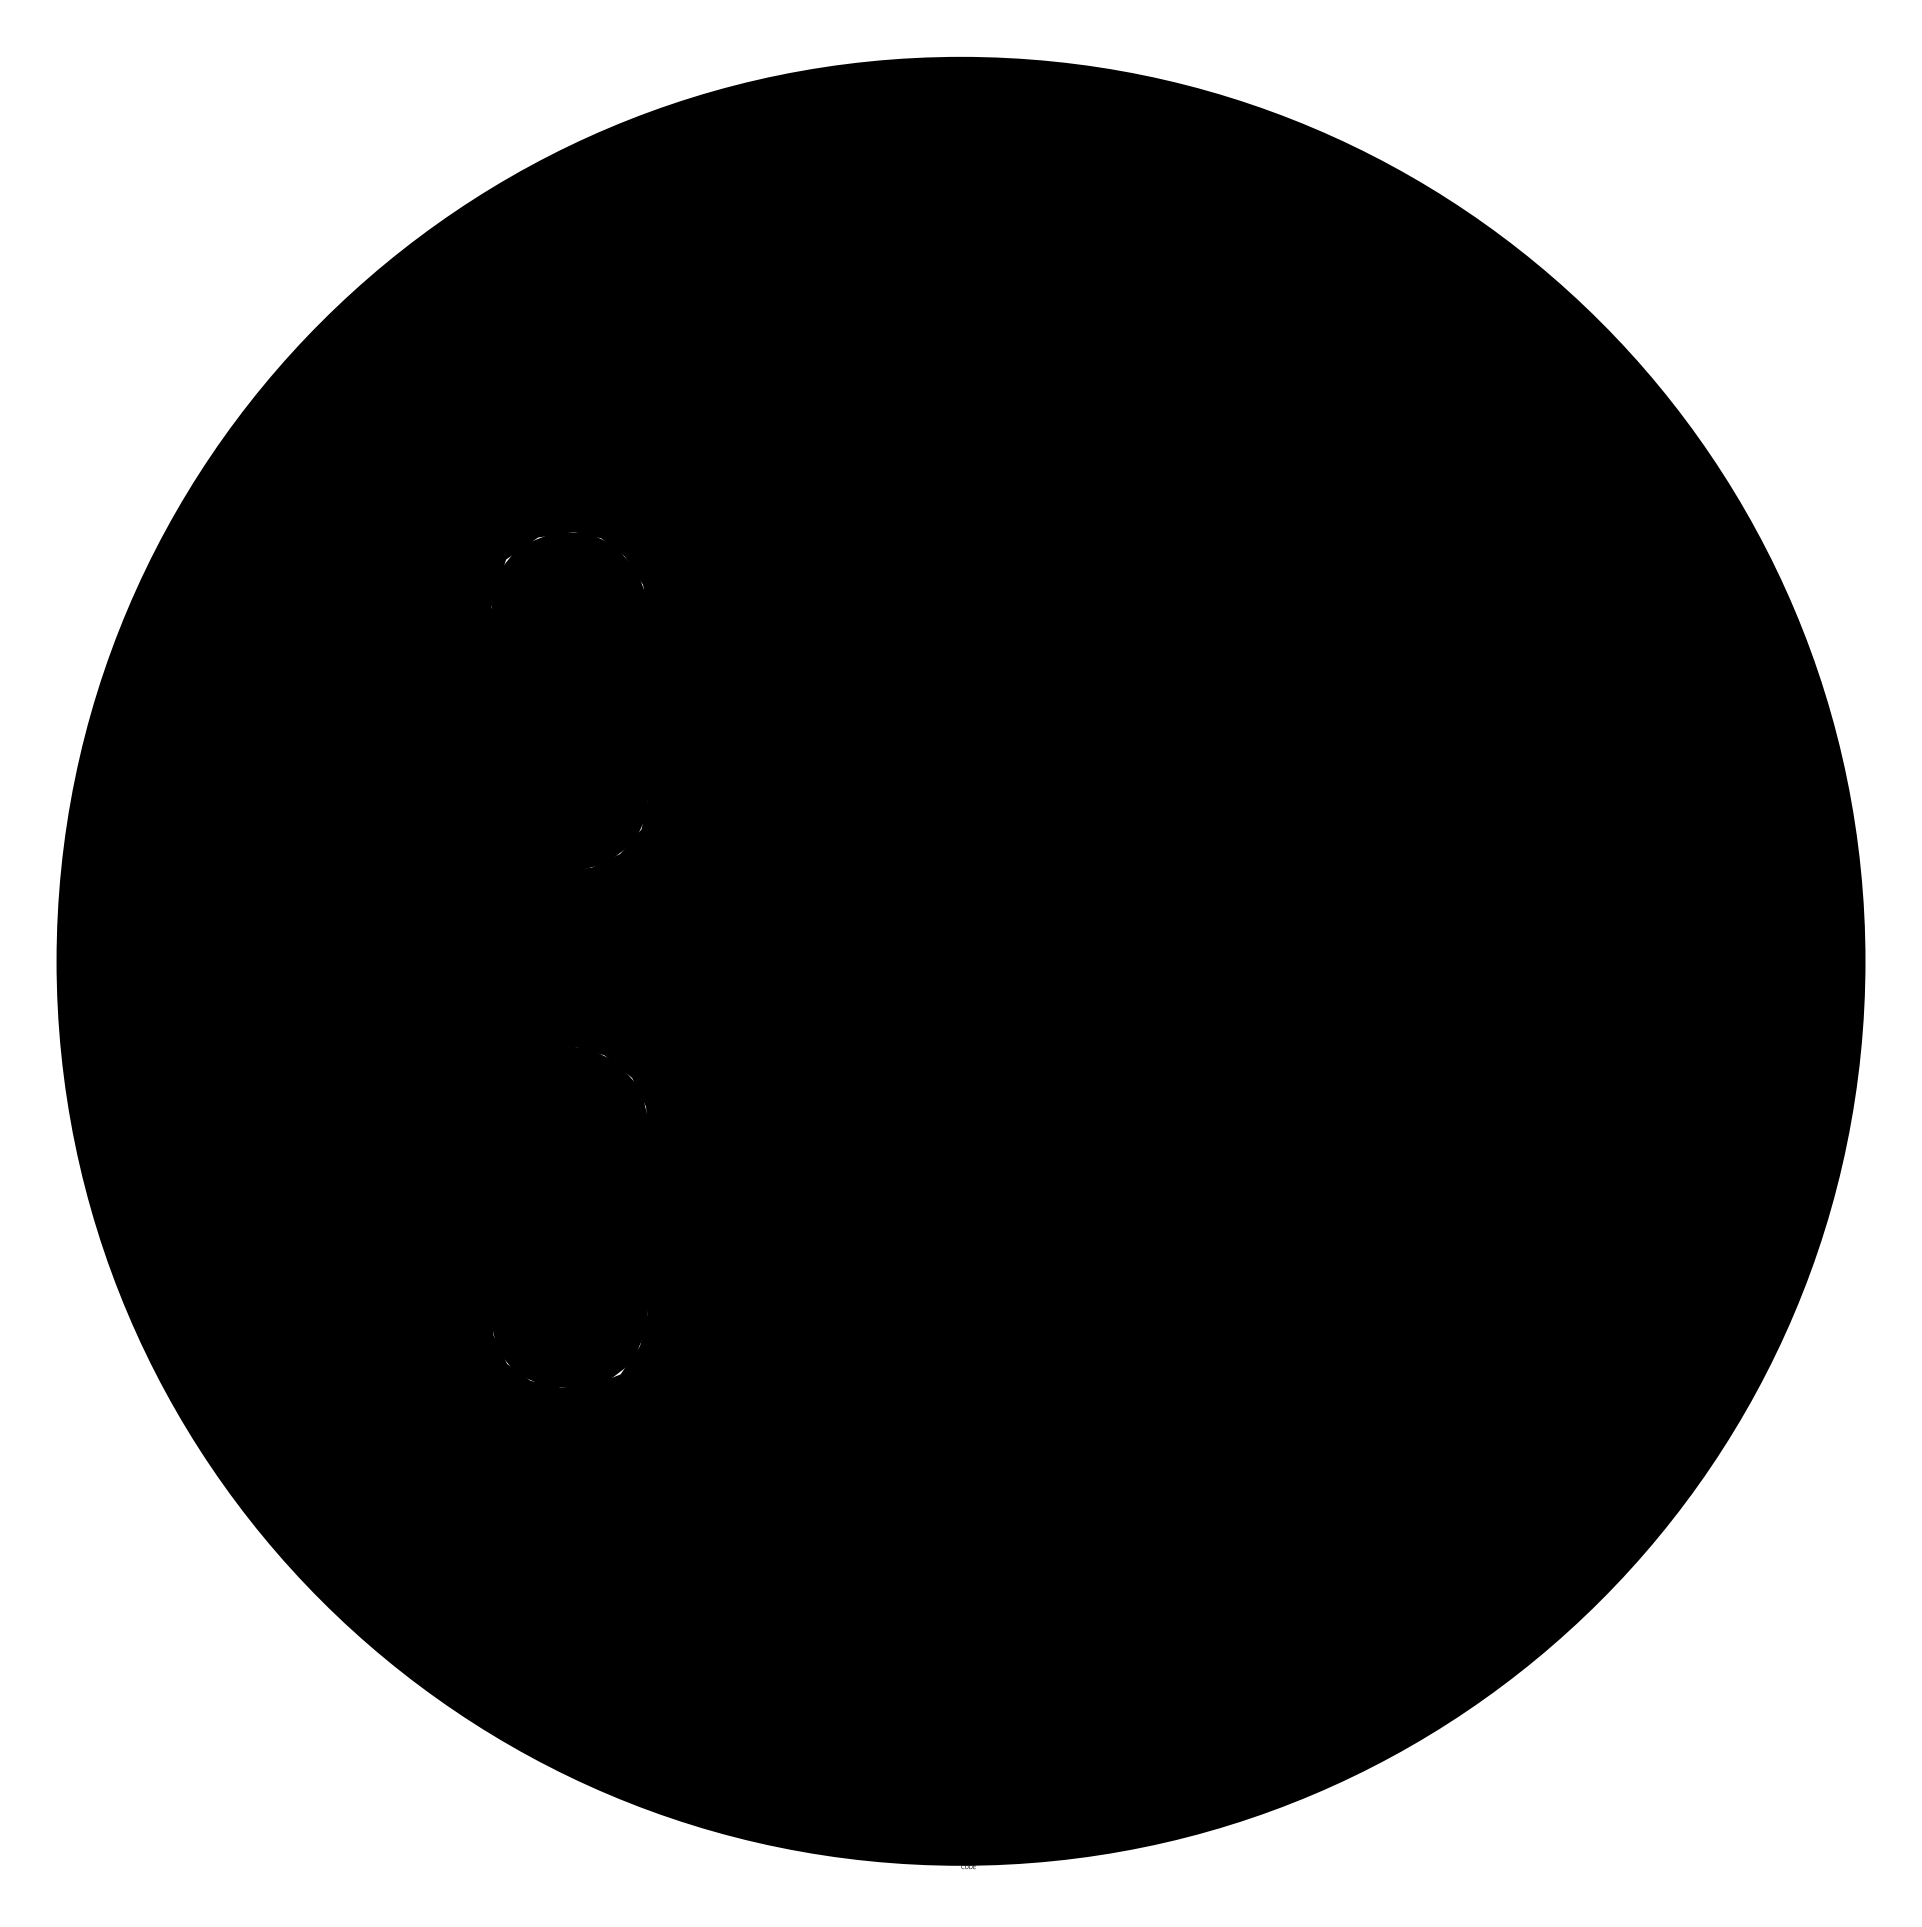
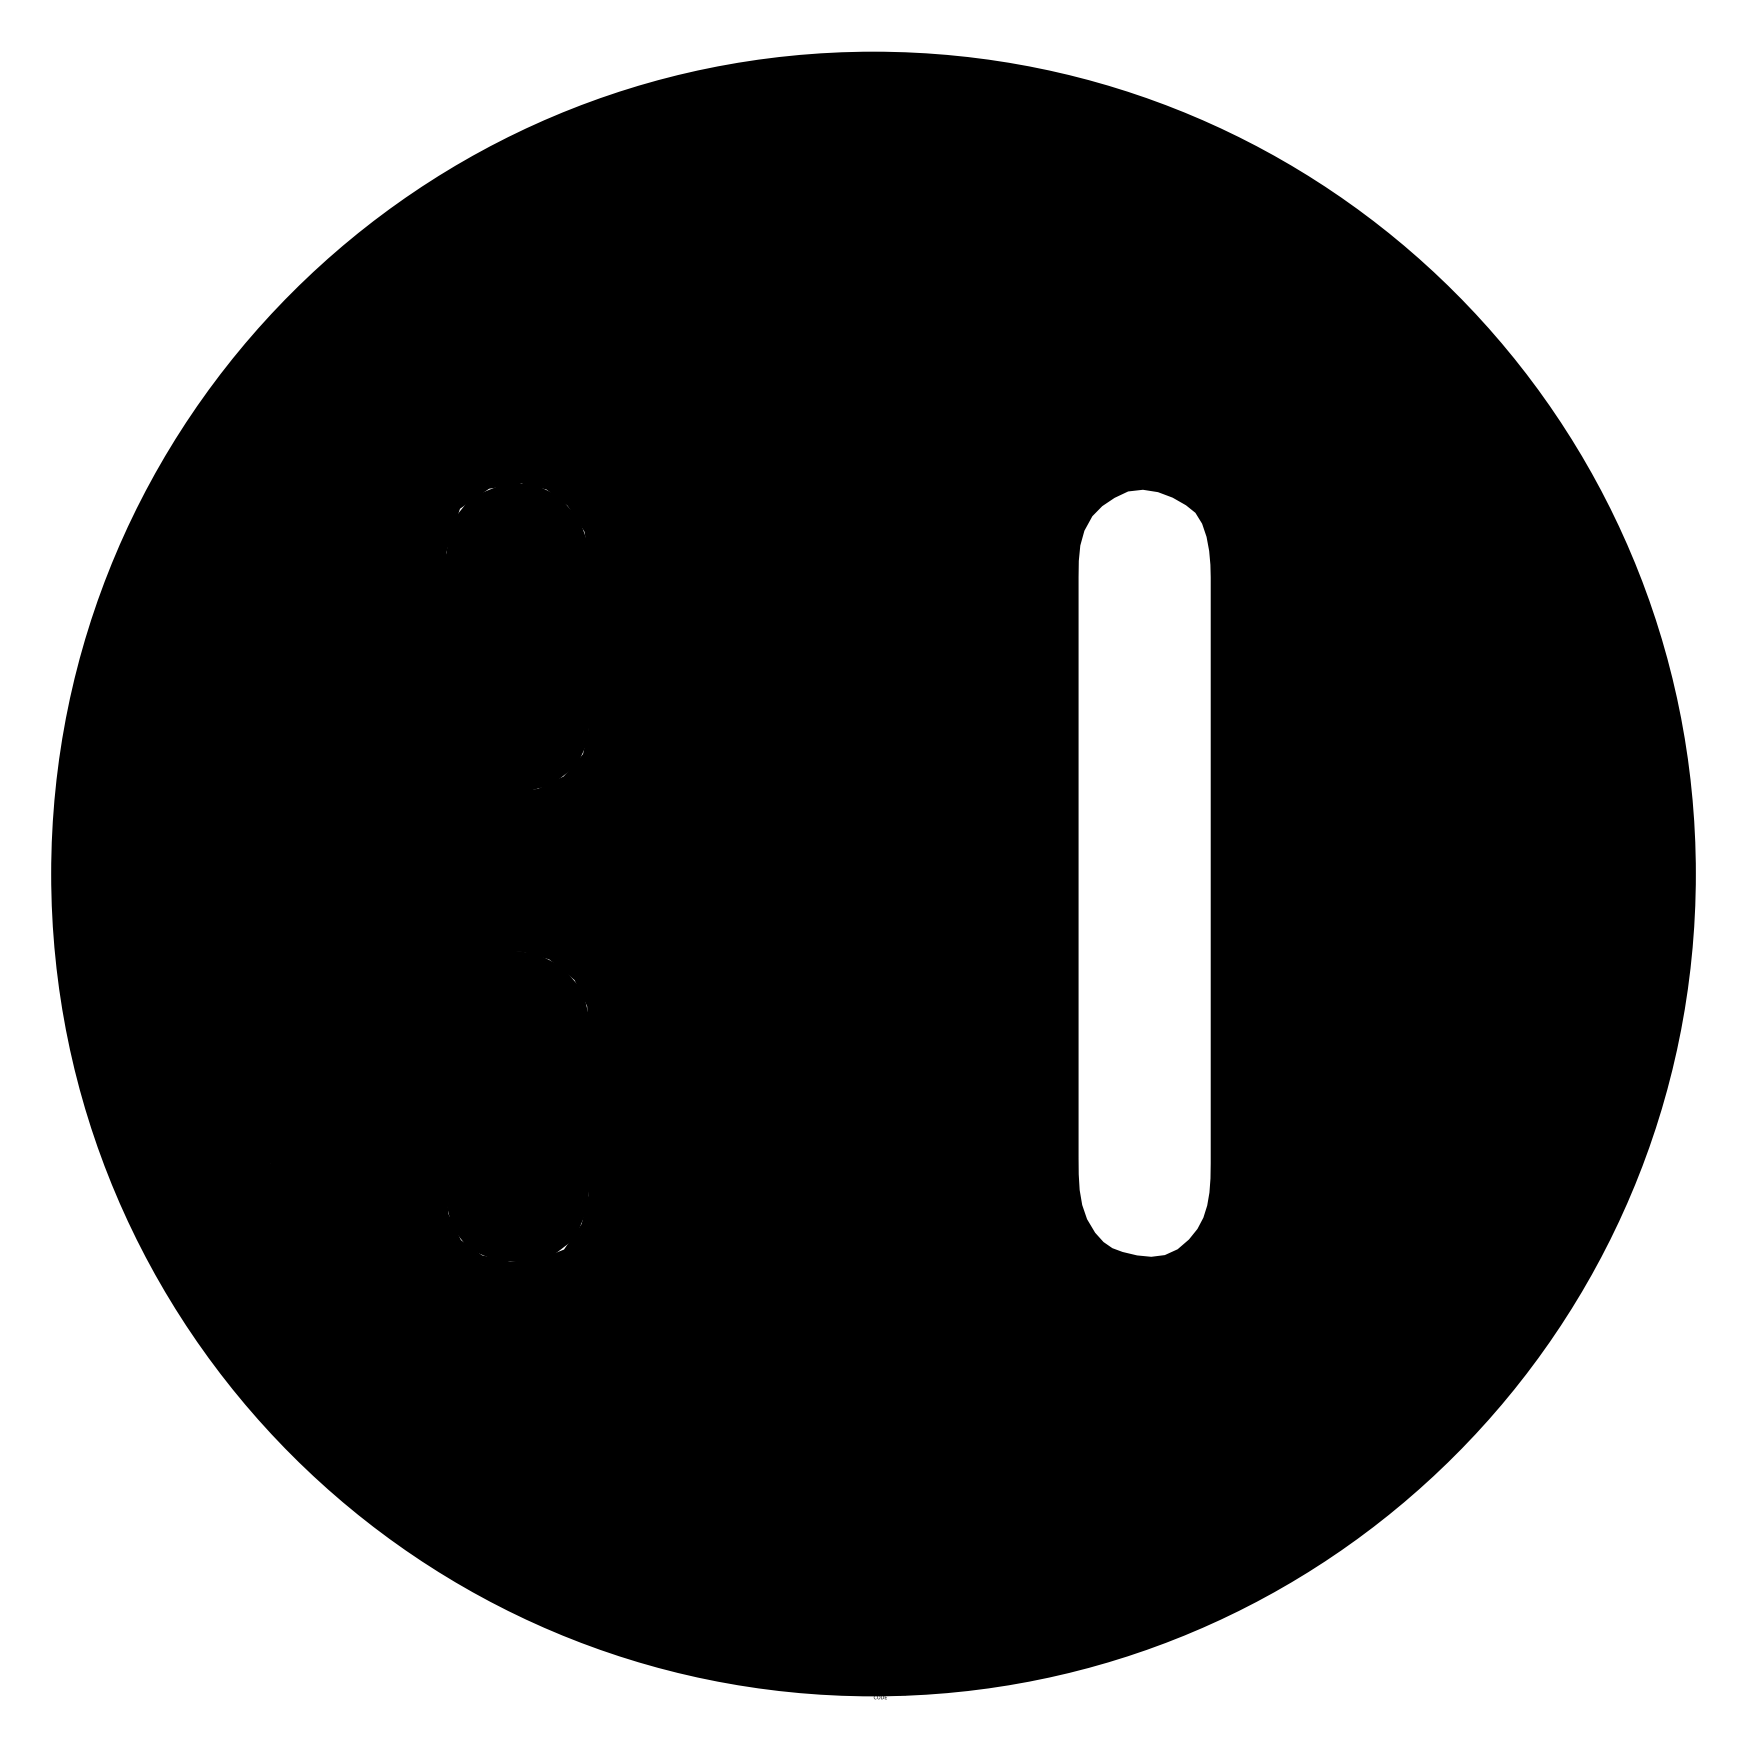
fill: (1258, 960) -> (1143, 873), removed

